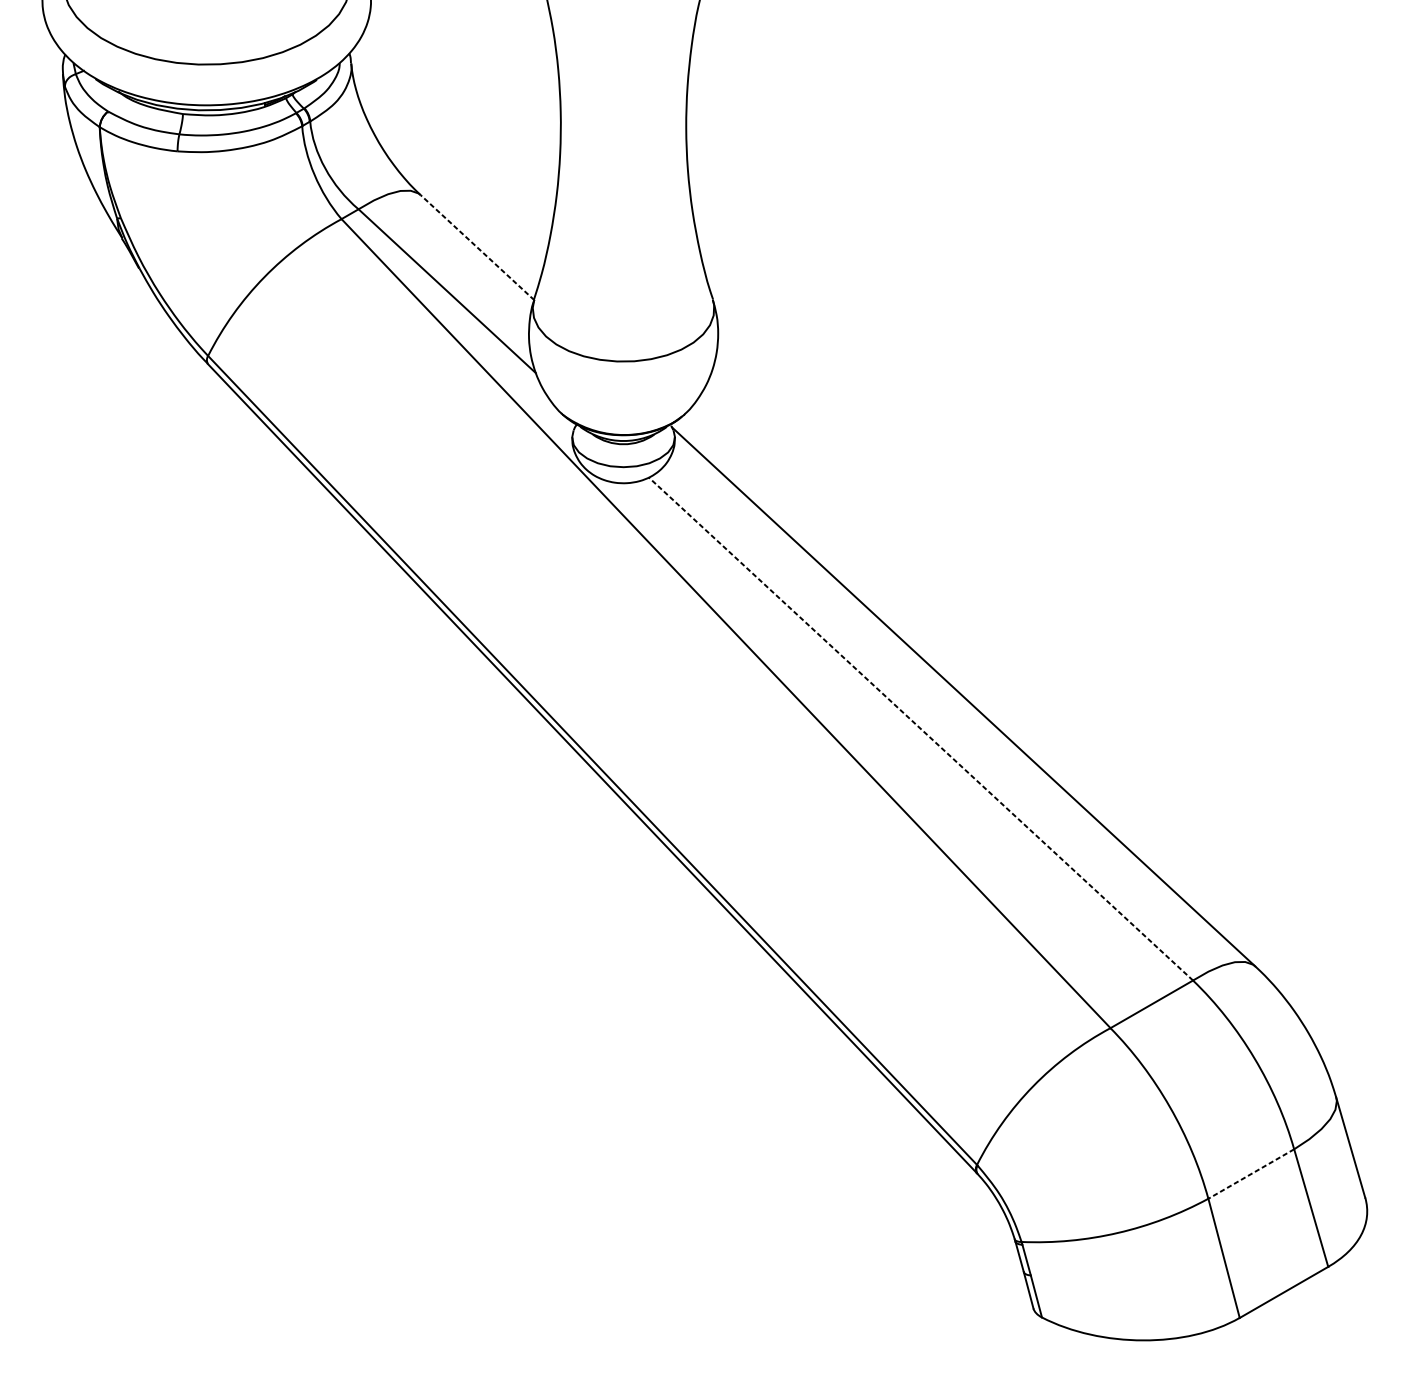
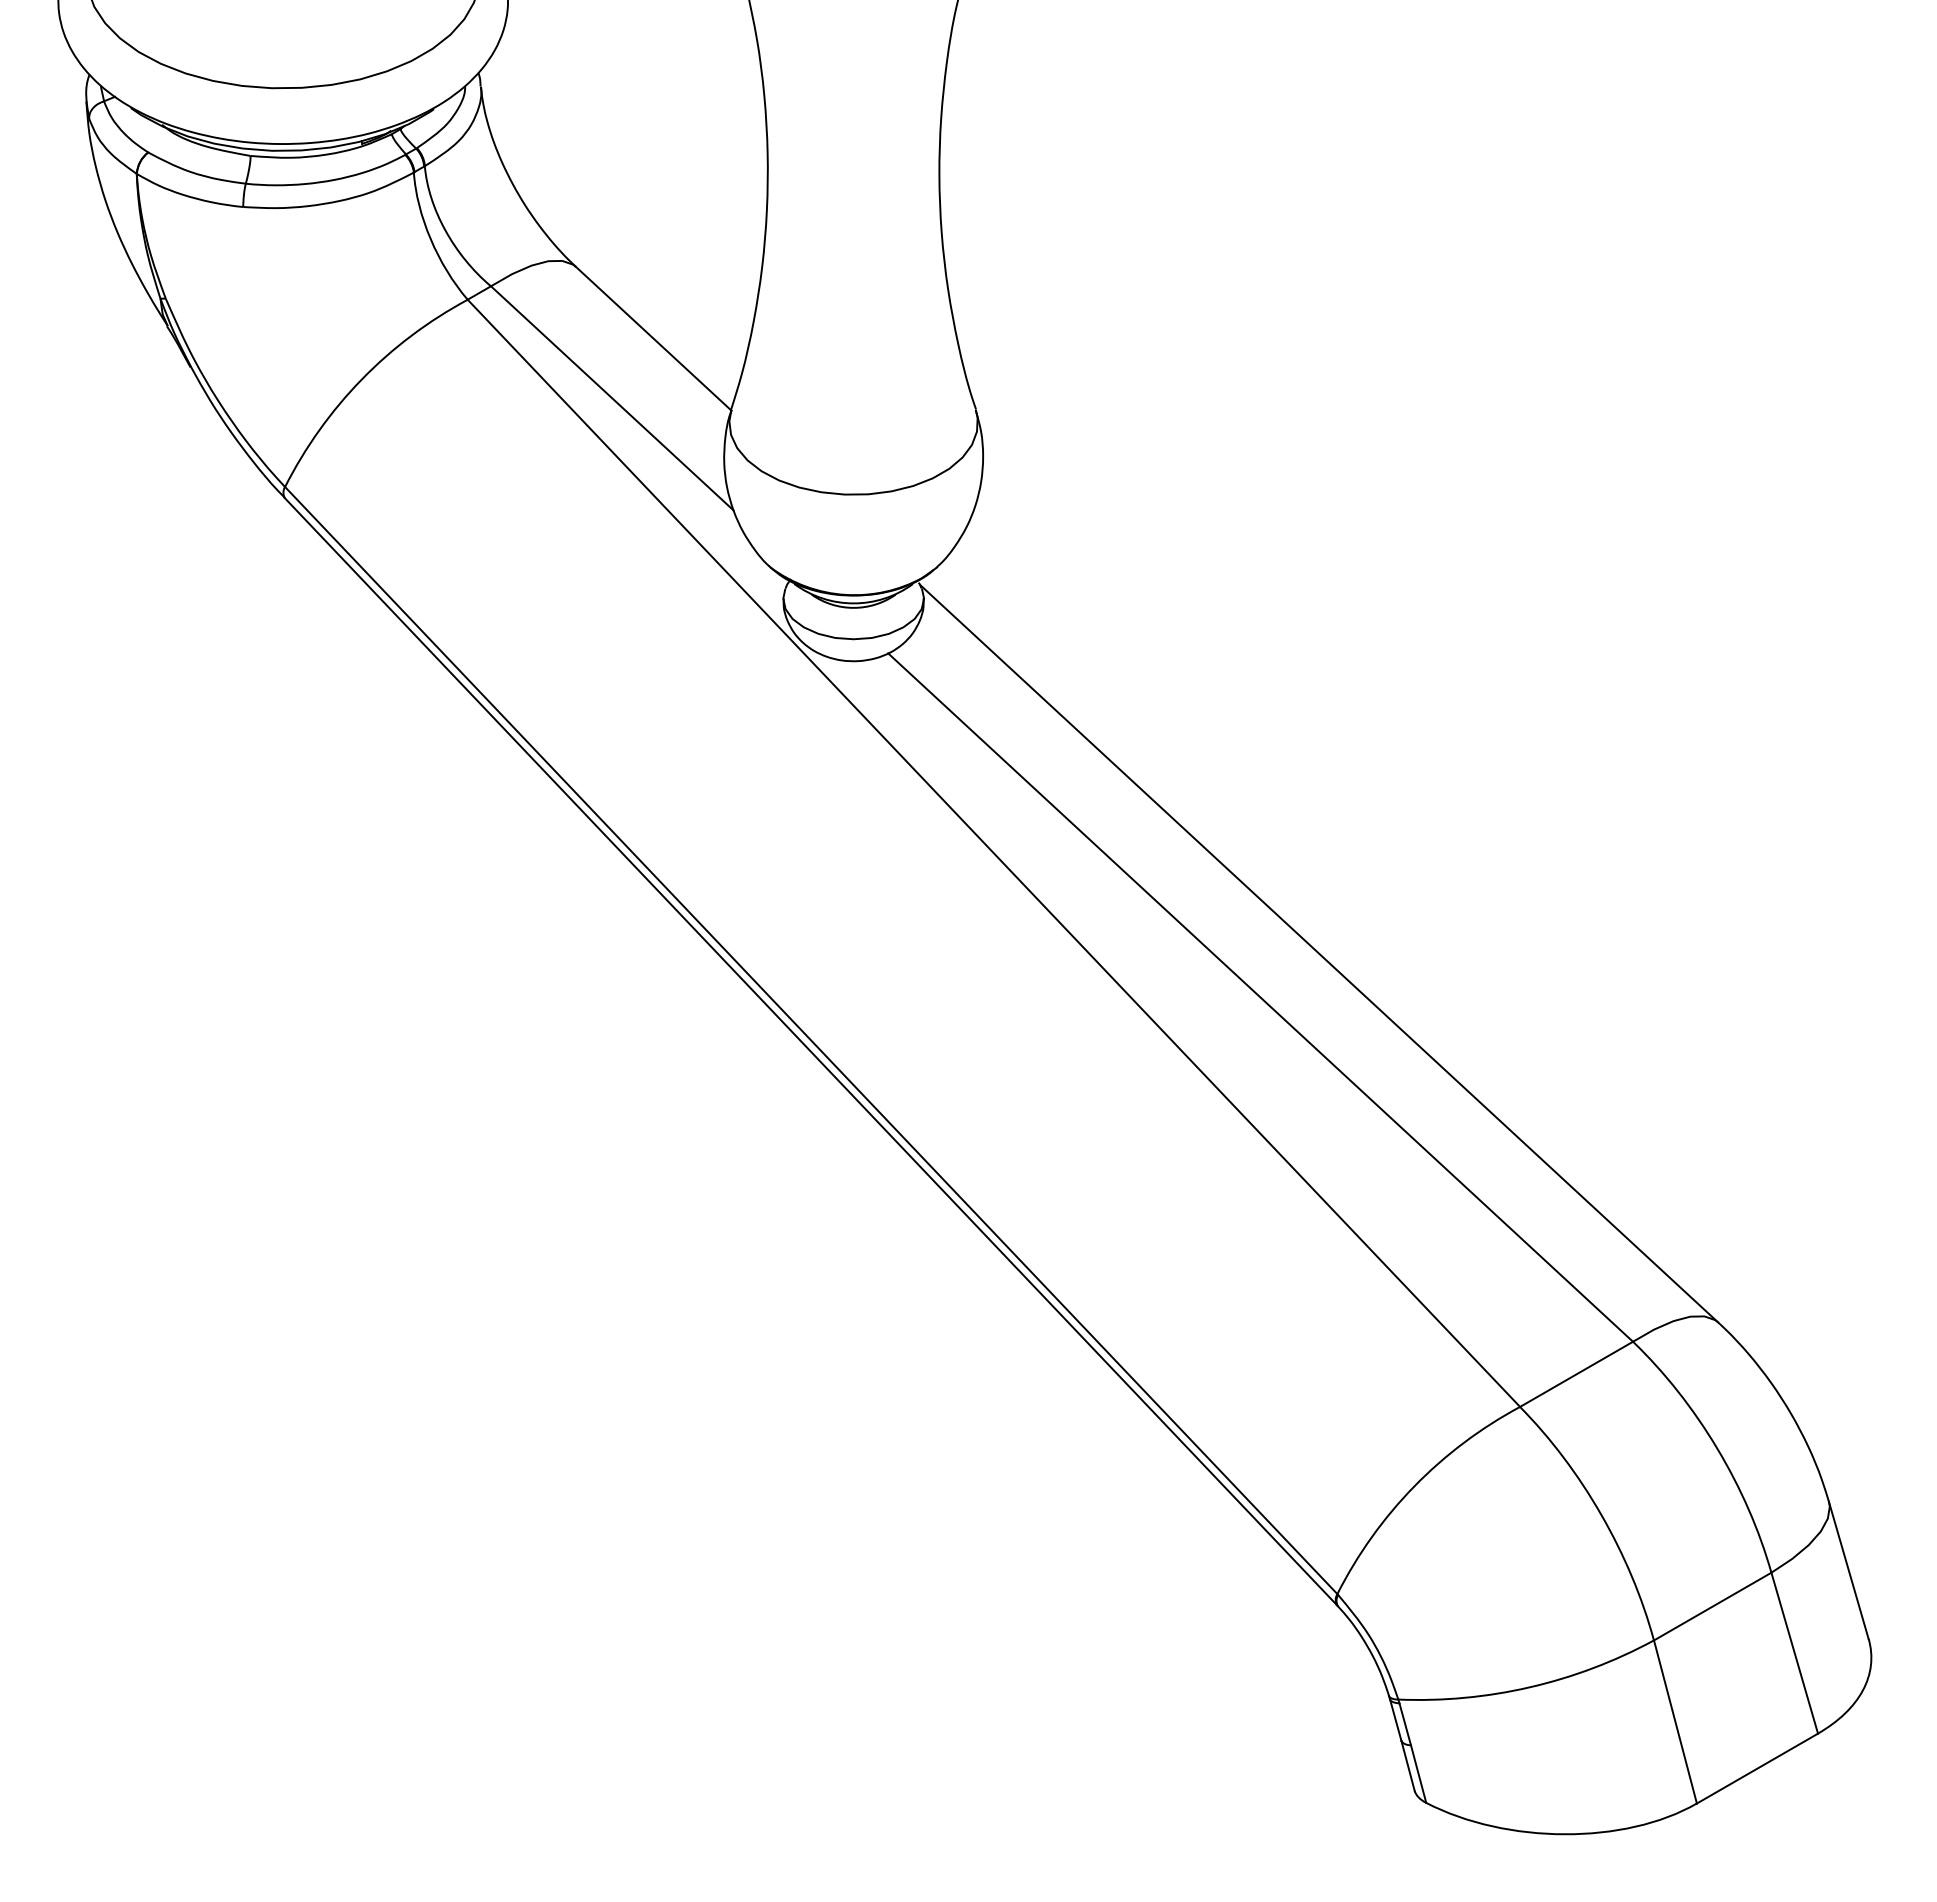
line: (477, 247) -> (653, 338), dashed -> solid
line: (920, 728) -> (1260, 997), dashed -> solid
line: (1251, 1173) -> (1712, 1606), dashed -> solid

